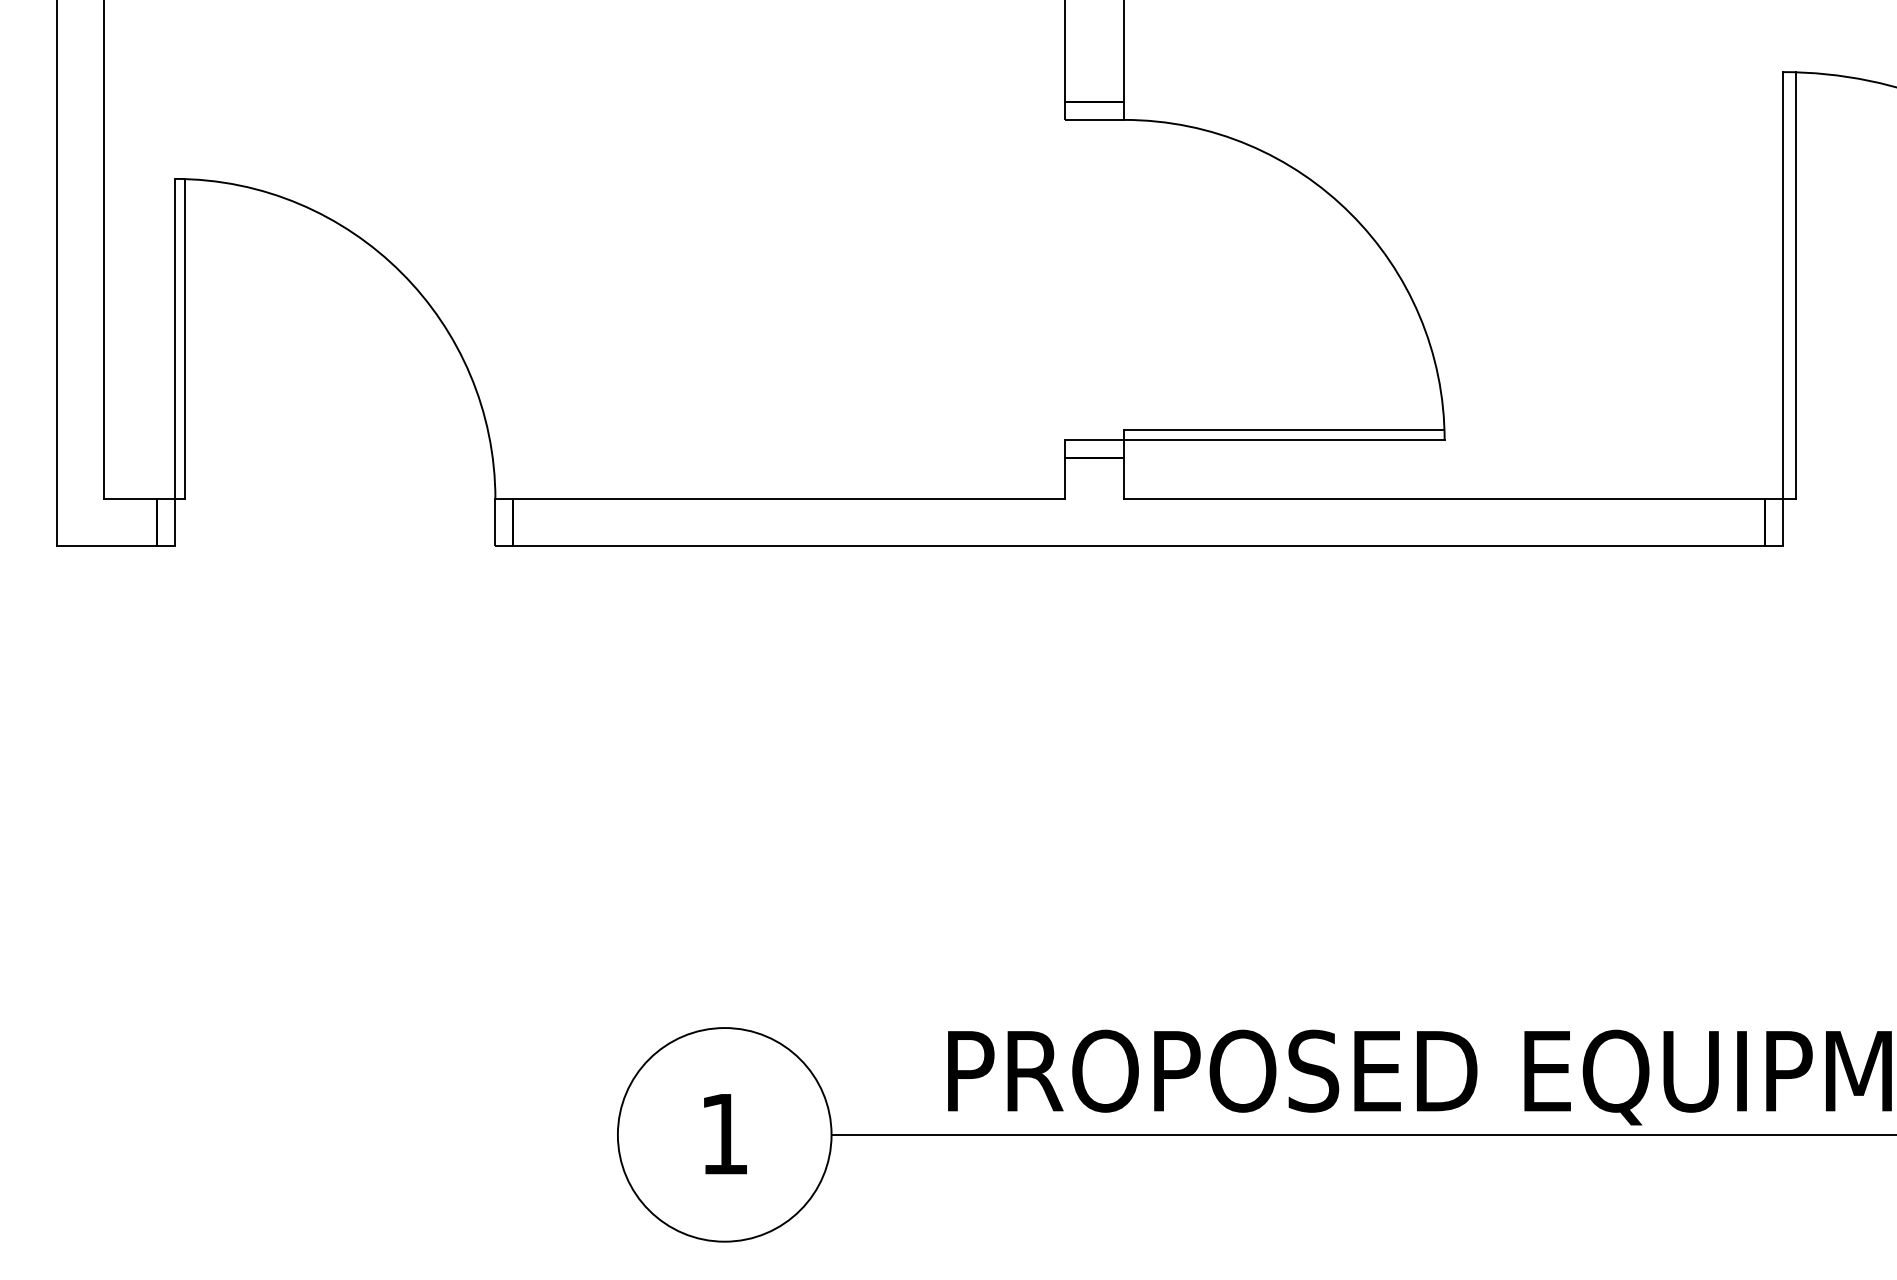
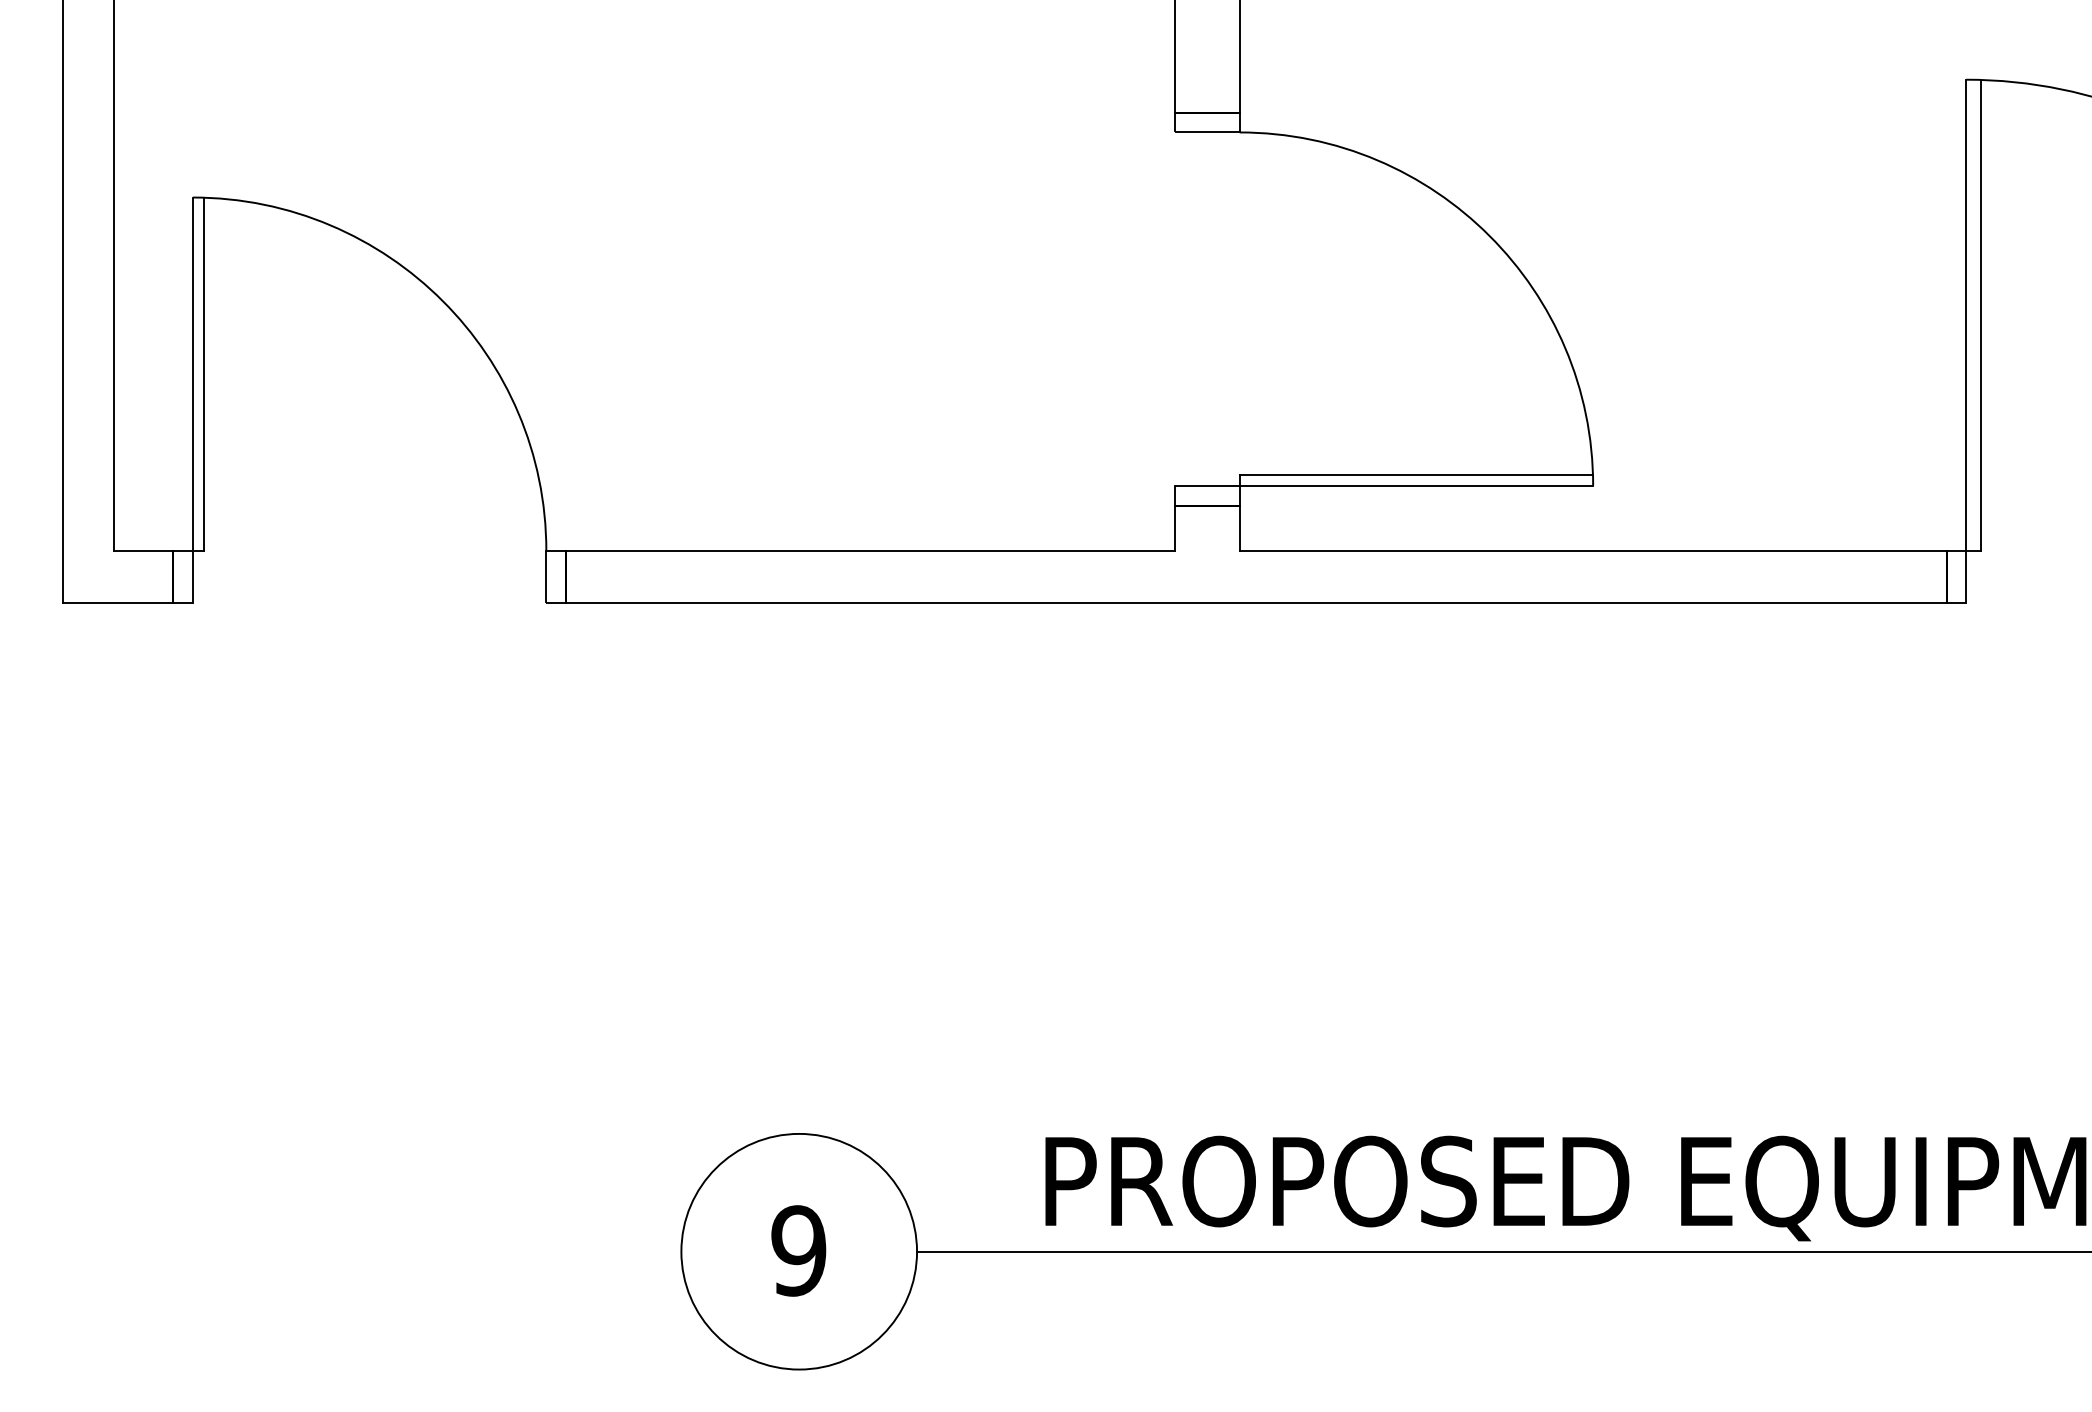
text: (724, 1133) -> (798, 1250), 1 -> 9

